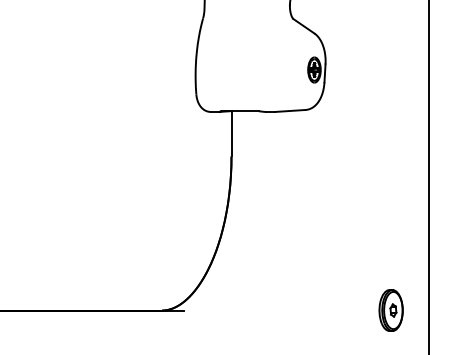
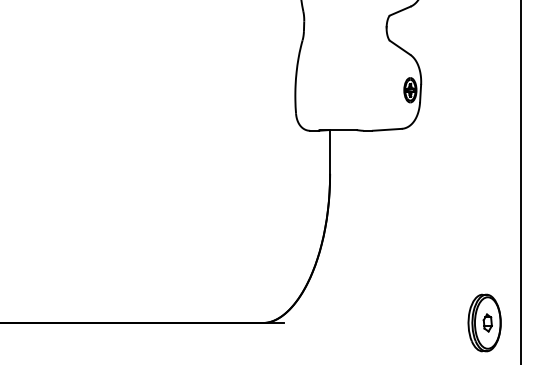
part: (391, 310) -> (484, 322), size x1.43

